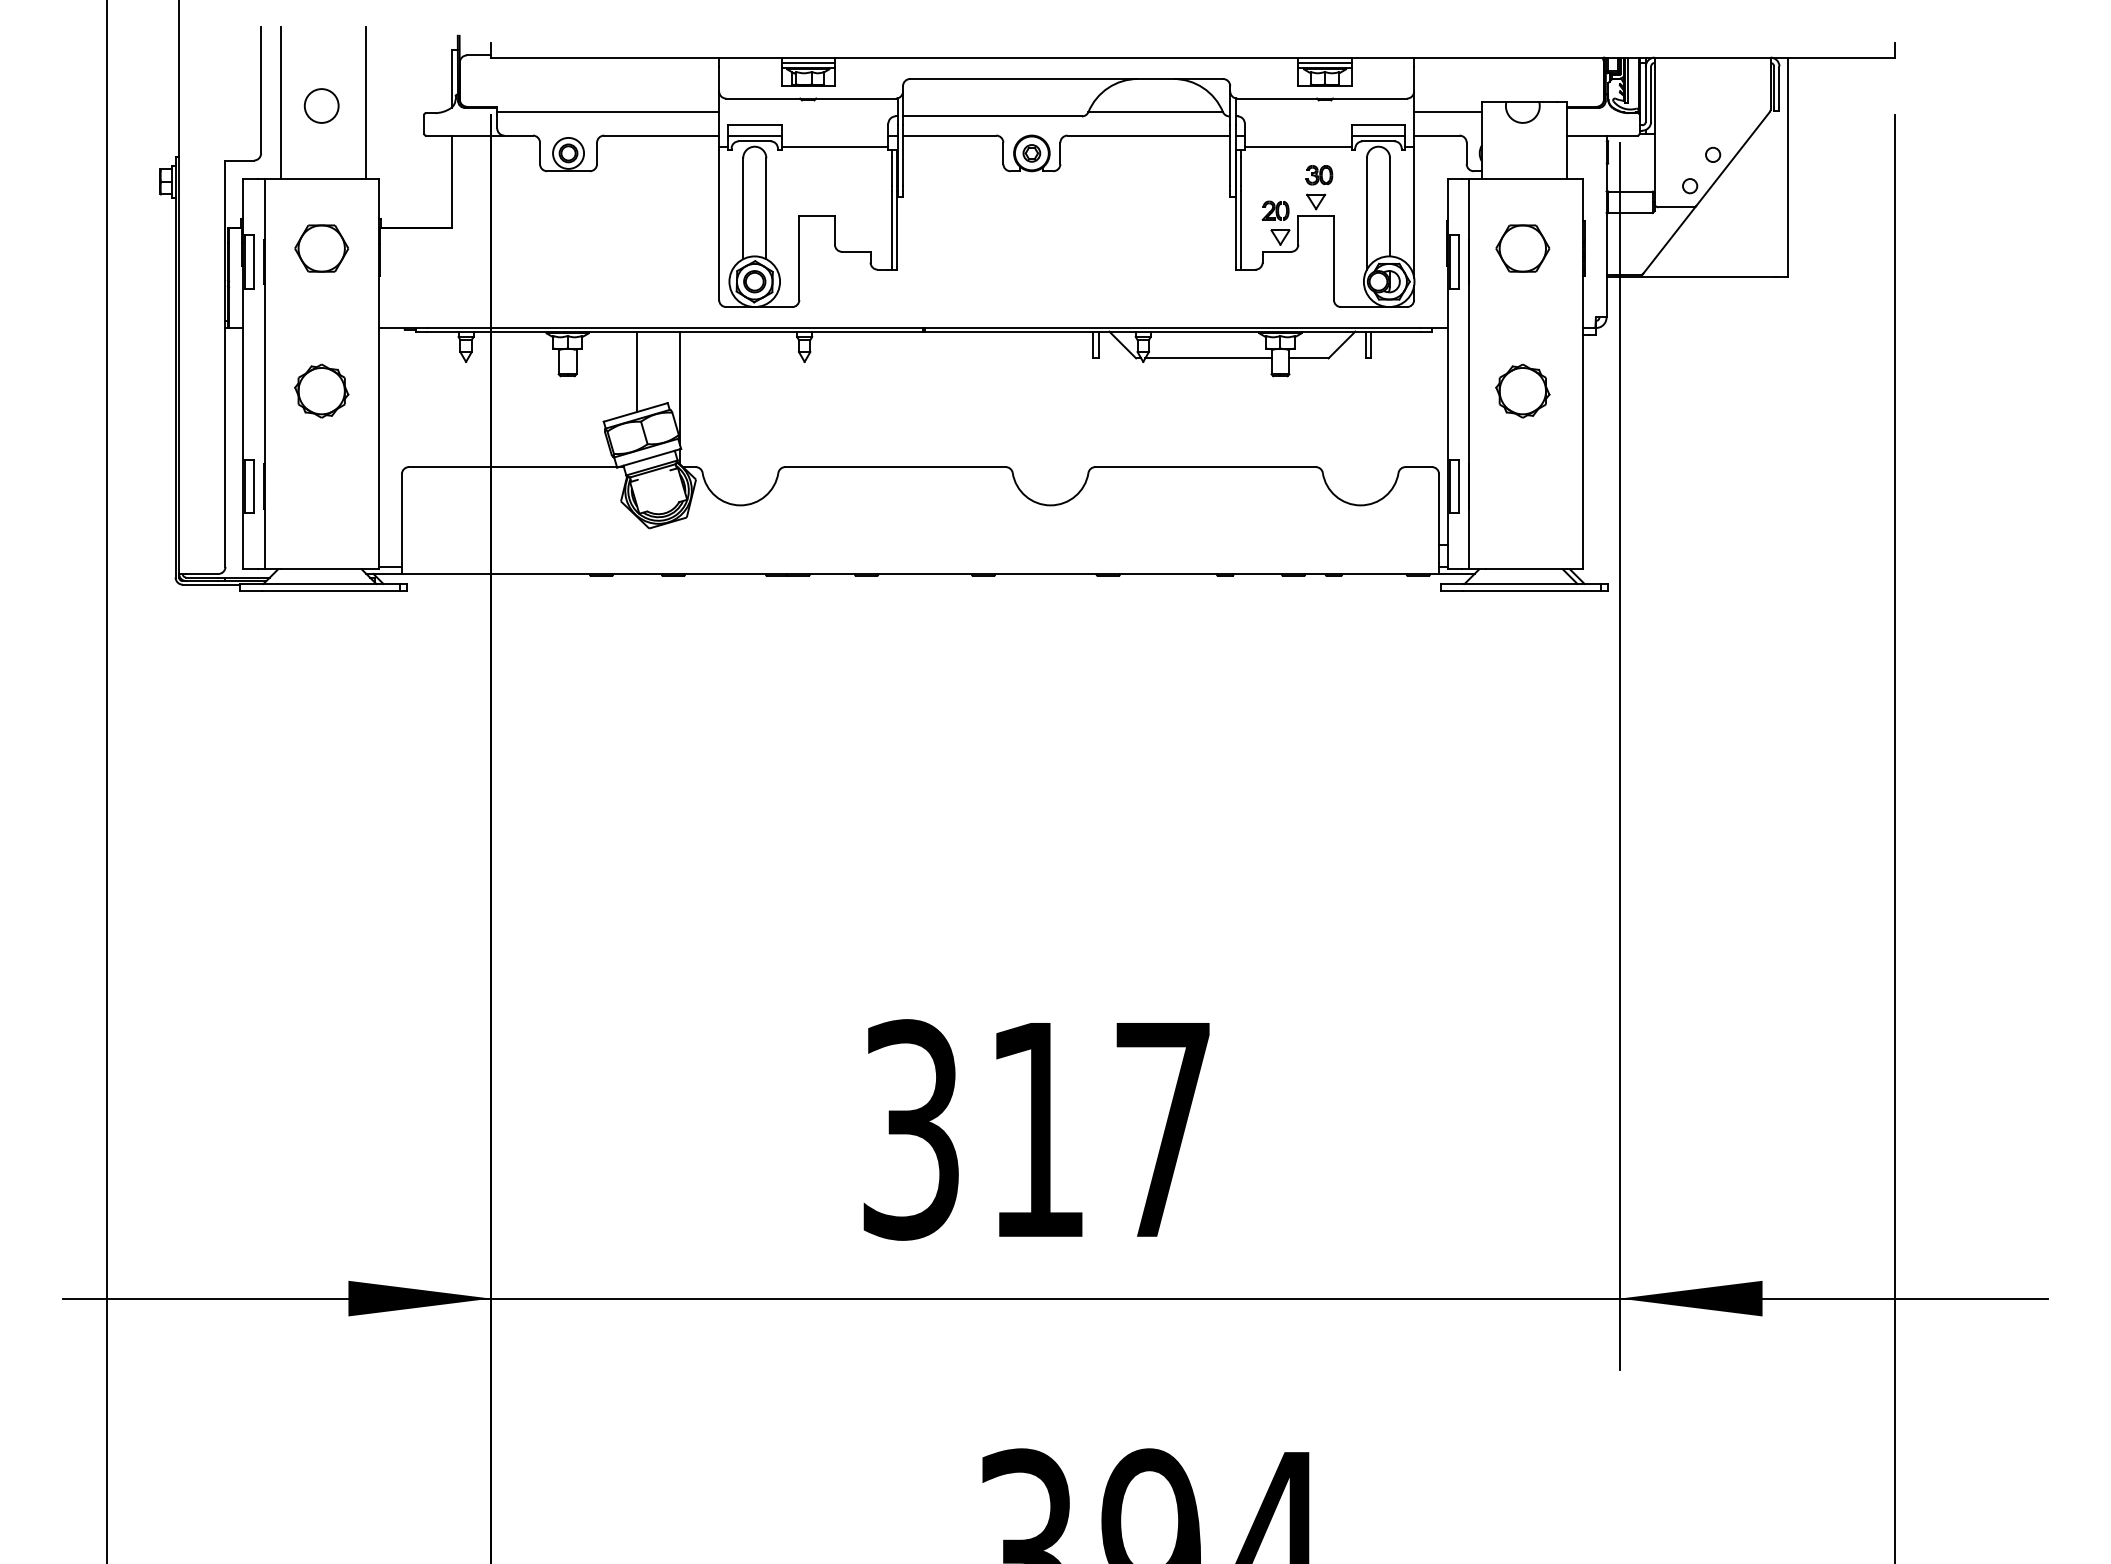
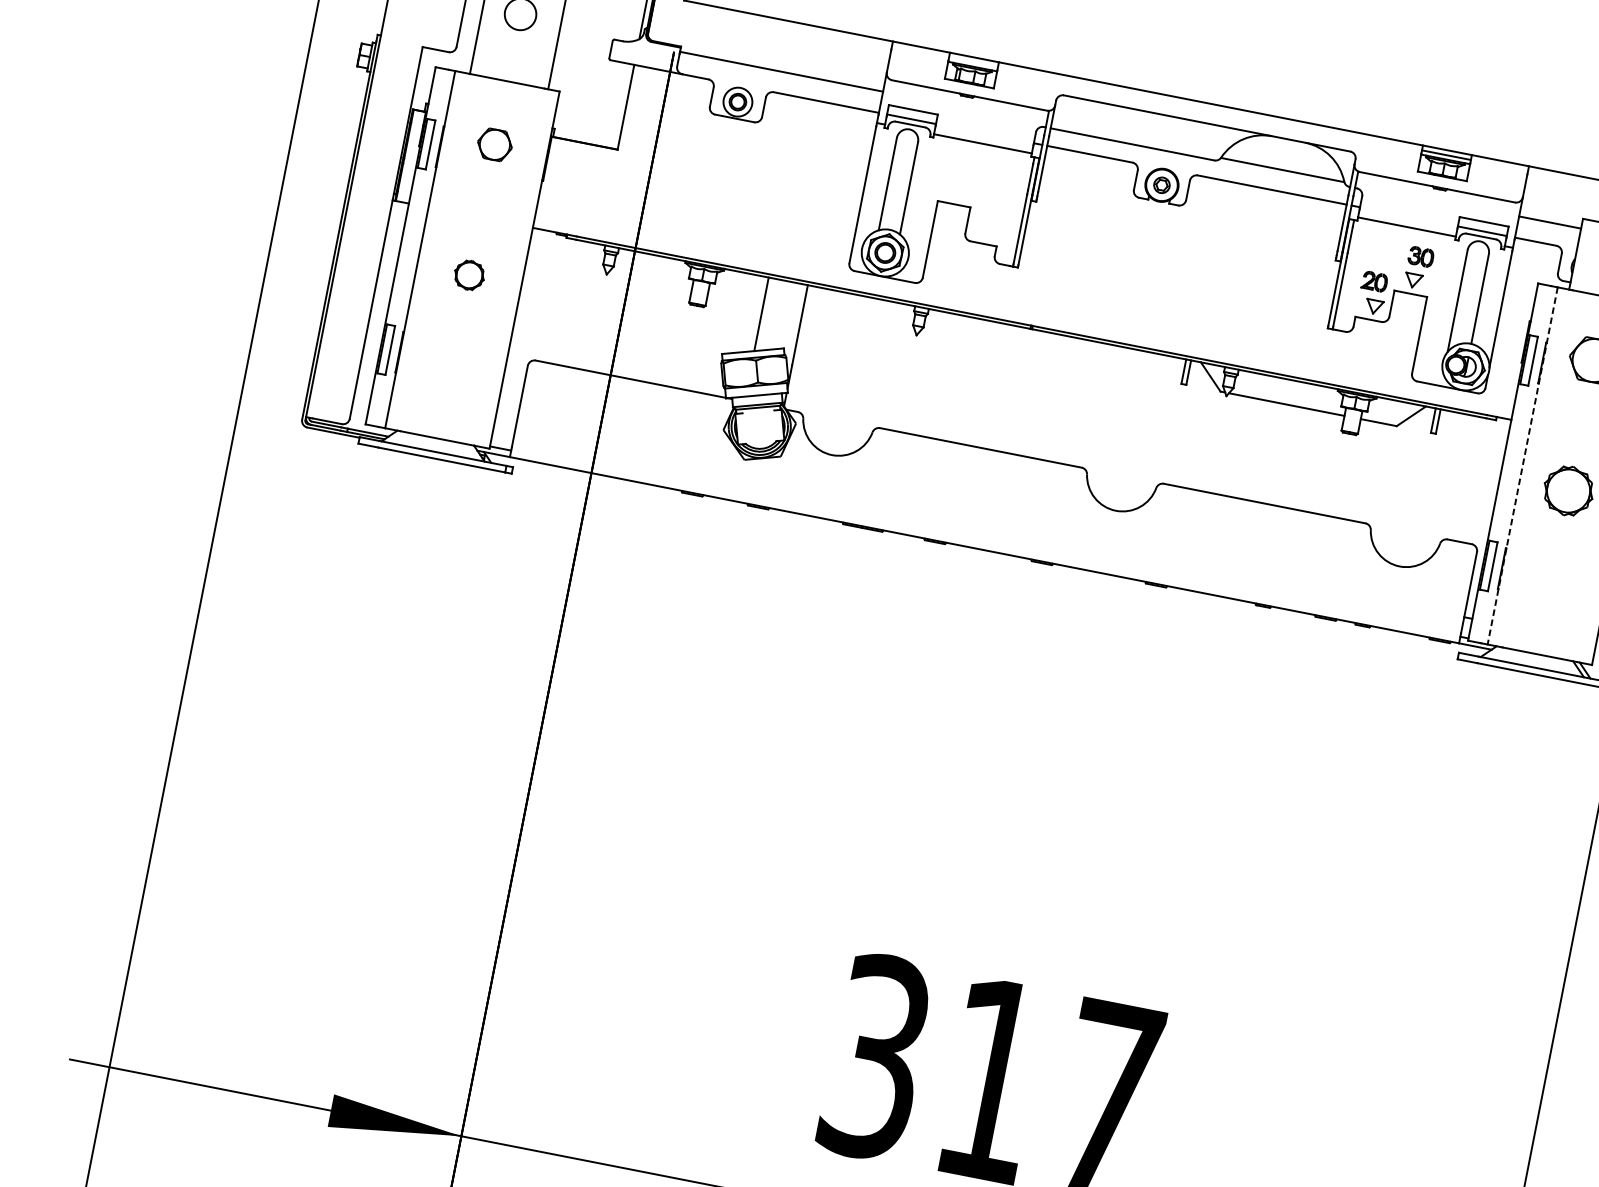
line: (807, 62) -> (972, 61), removed
part: (321, 248) -> (494, 144), size x0.7
line: (1469, 374) -> (1522, 466), solid -> dashed
part: (321, 390) -> (469, 274), size x0.6

